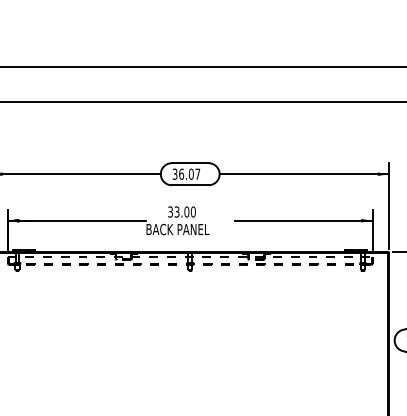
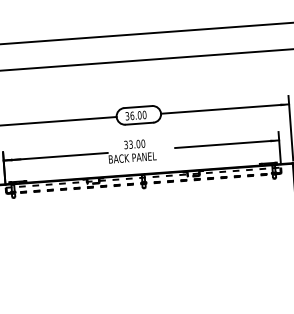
text: (197, 173) -> (144, 114), 36.07 -> 36.00

